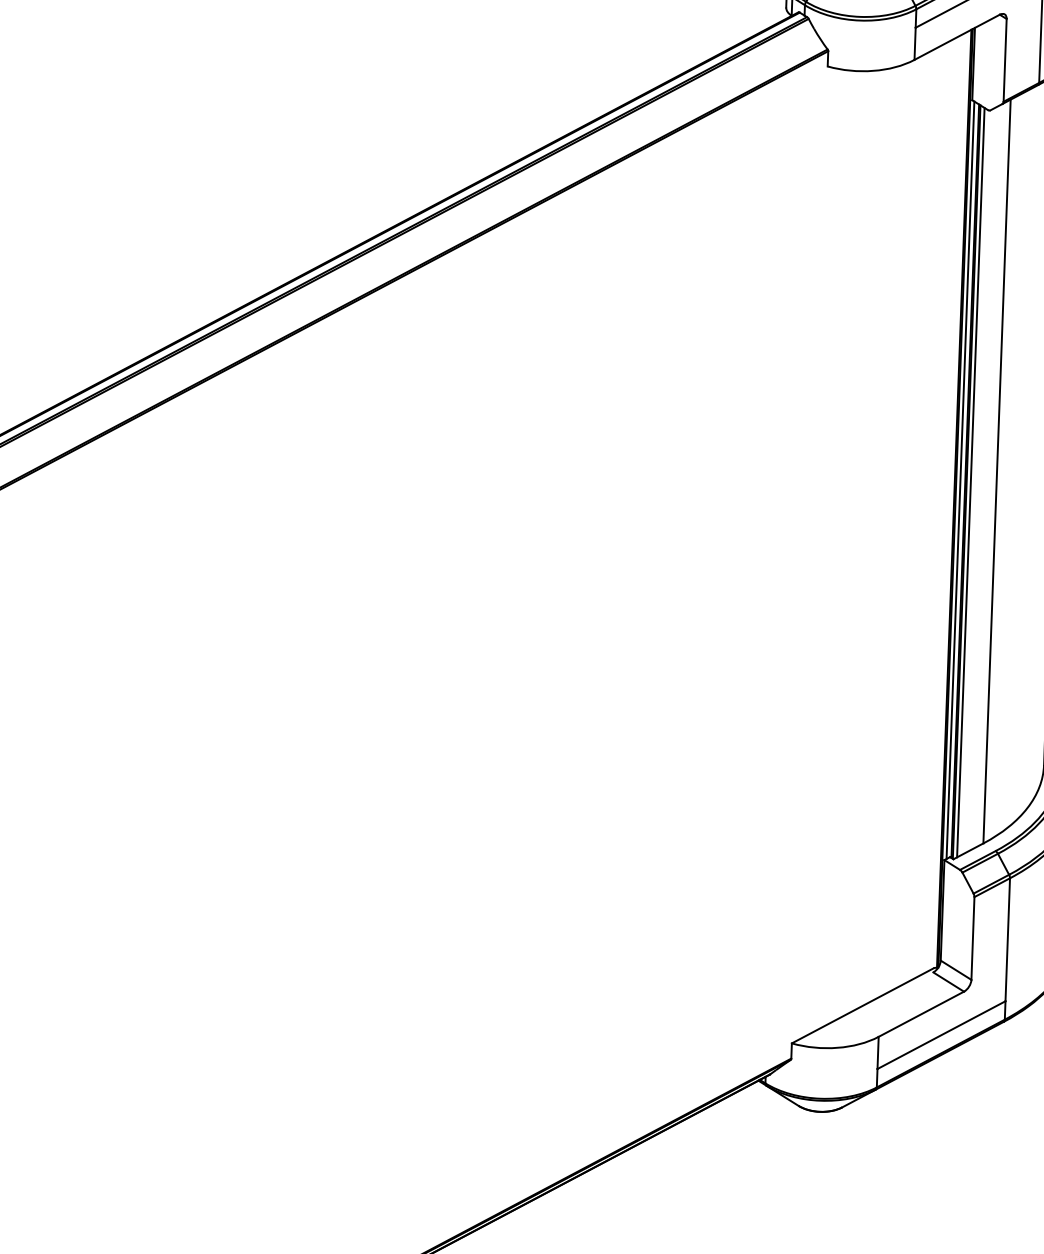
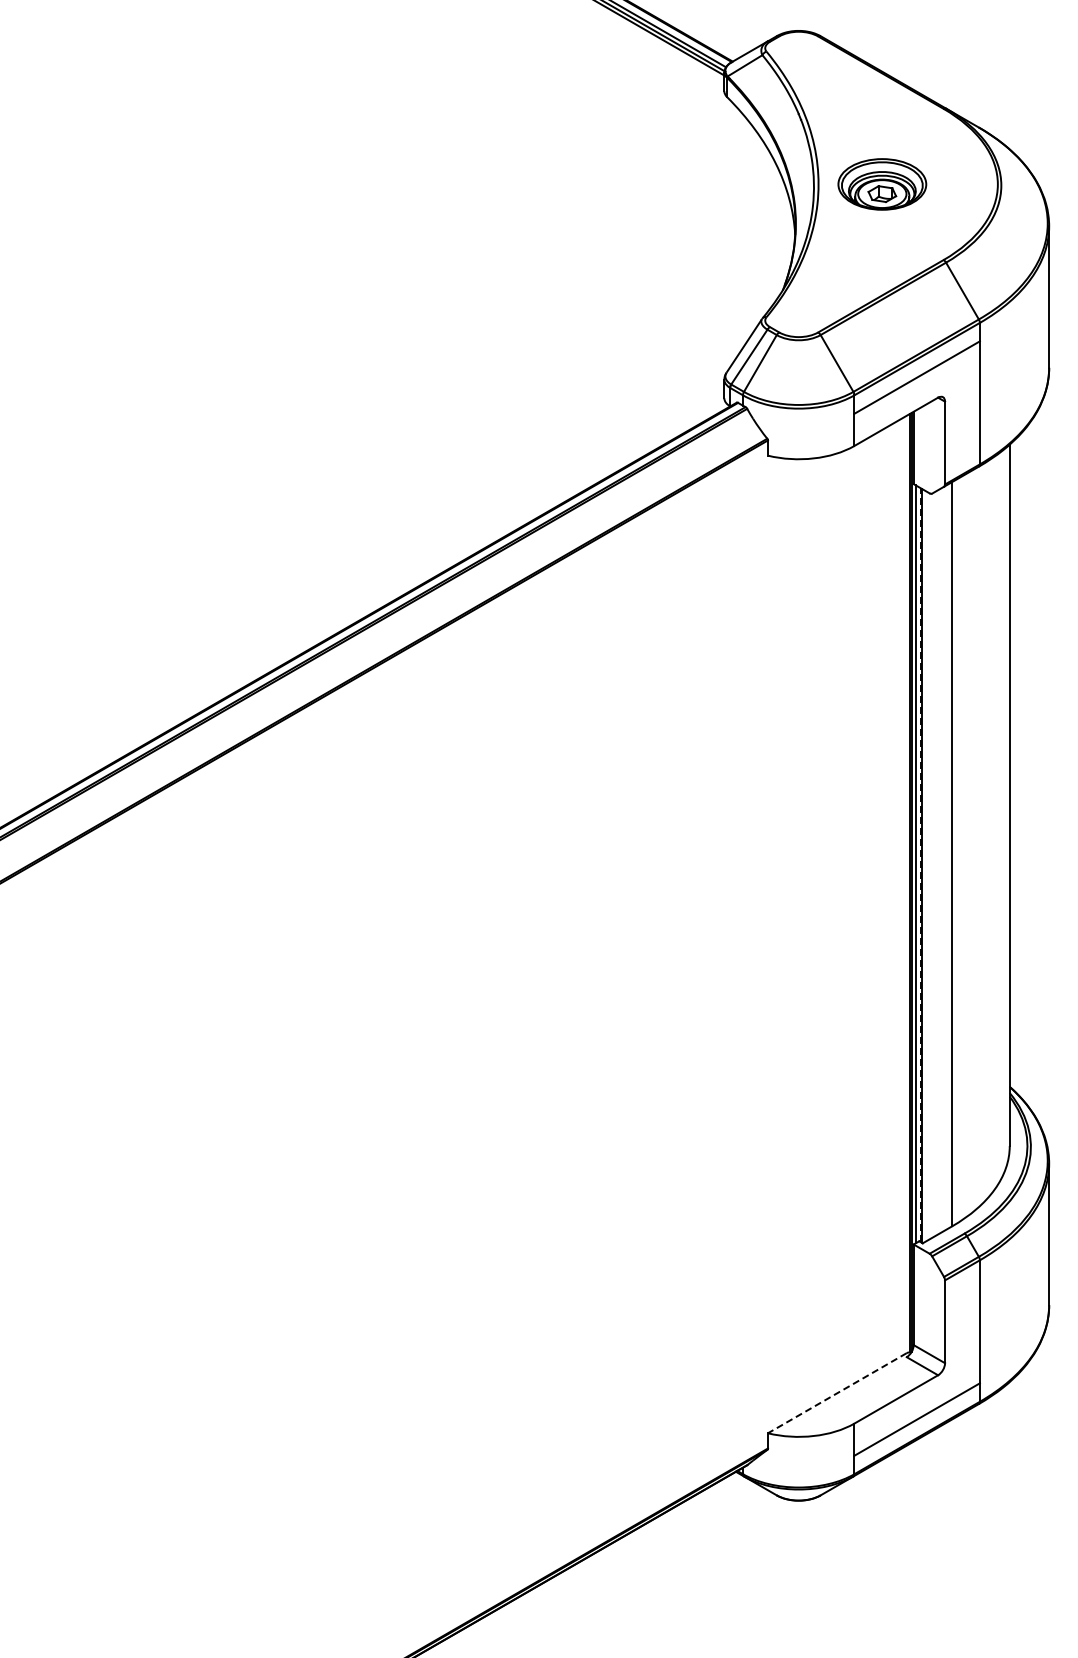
line: (965, 481) -> (920, 865), solid -> dashed
line: (971, 482) -> (926, 866), removed
line: (861, 1006) -> (836, 1393), solid -> dashed

